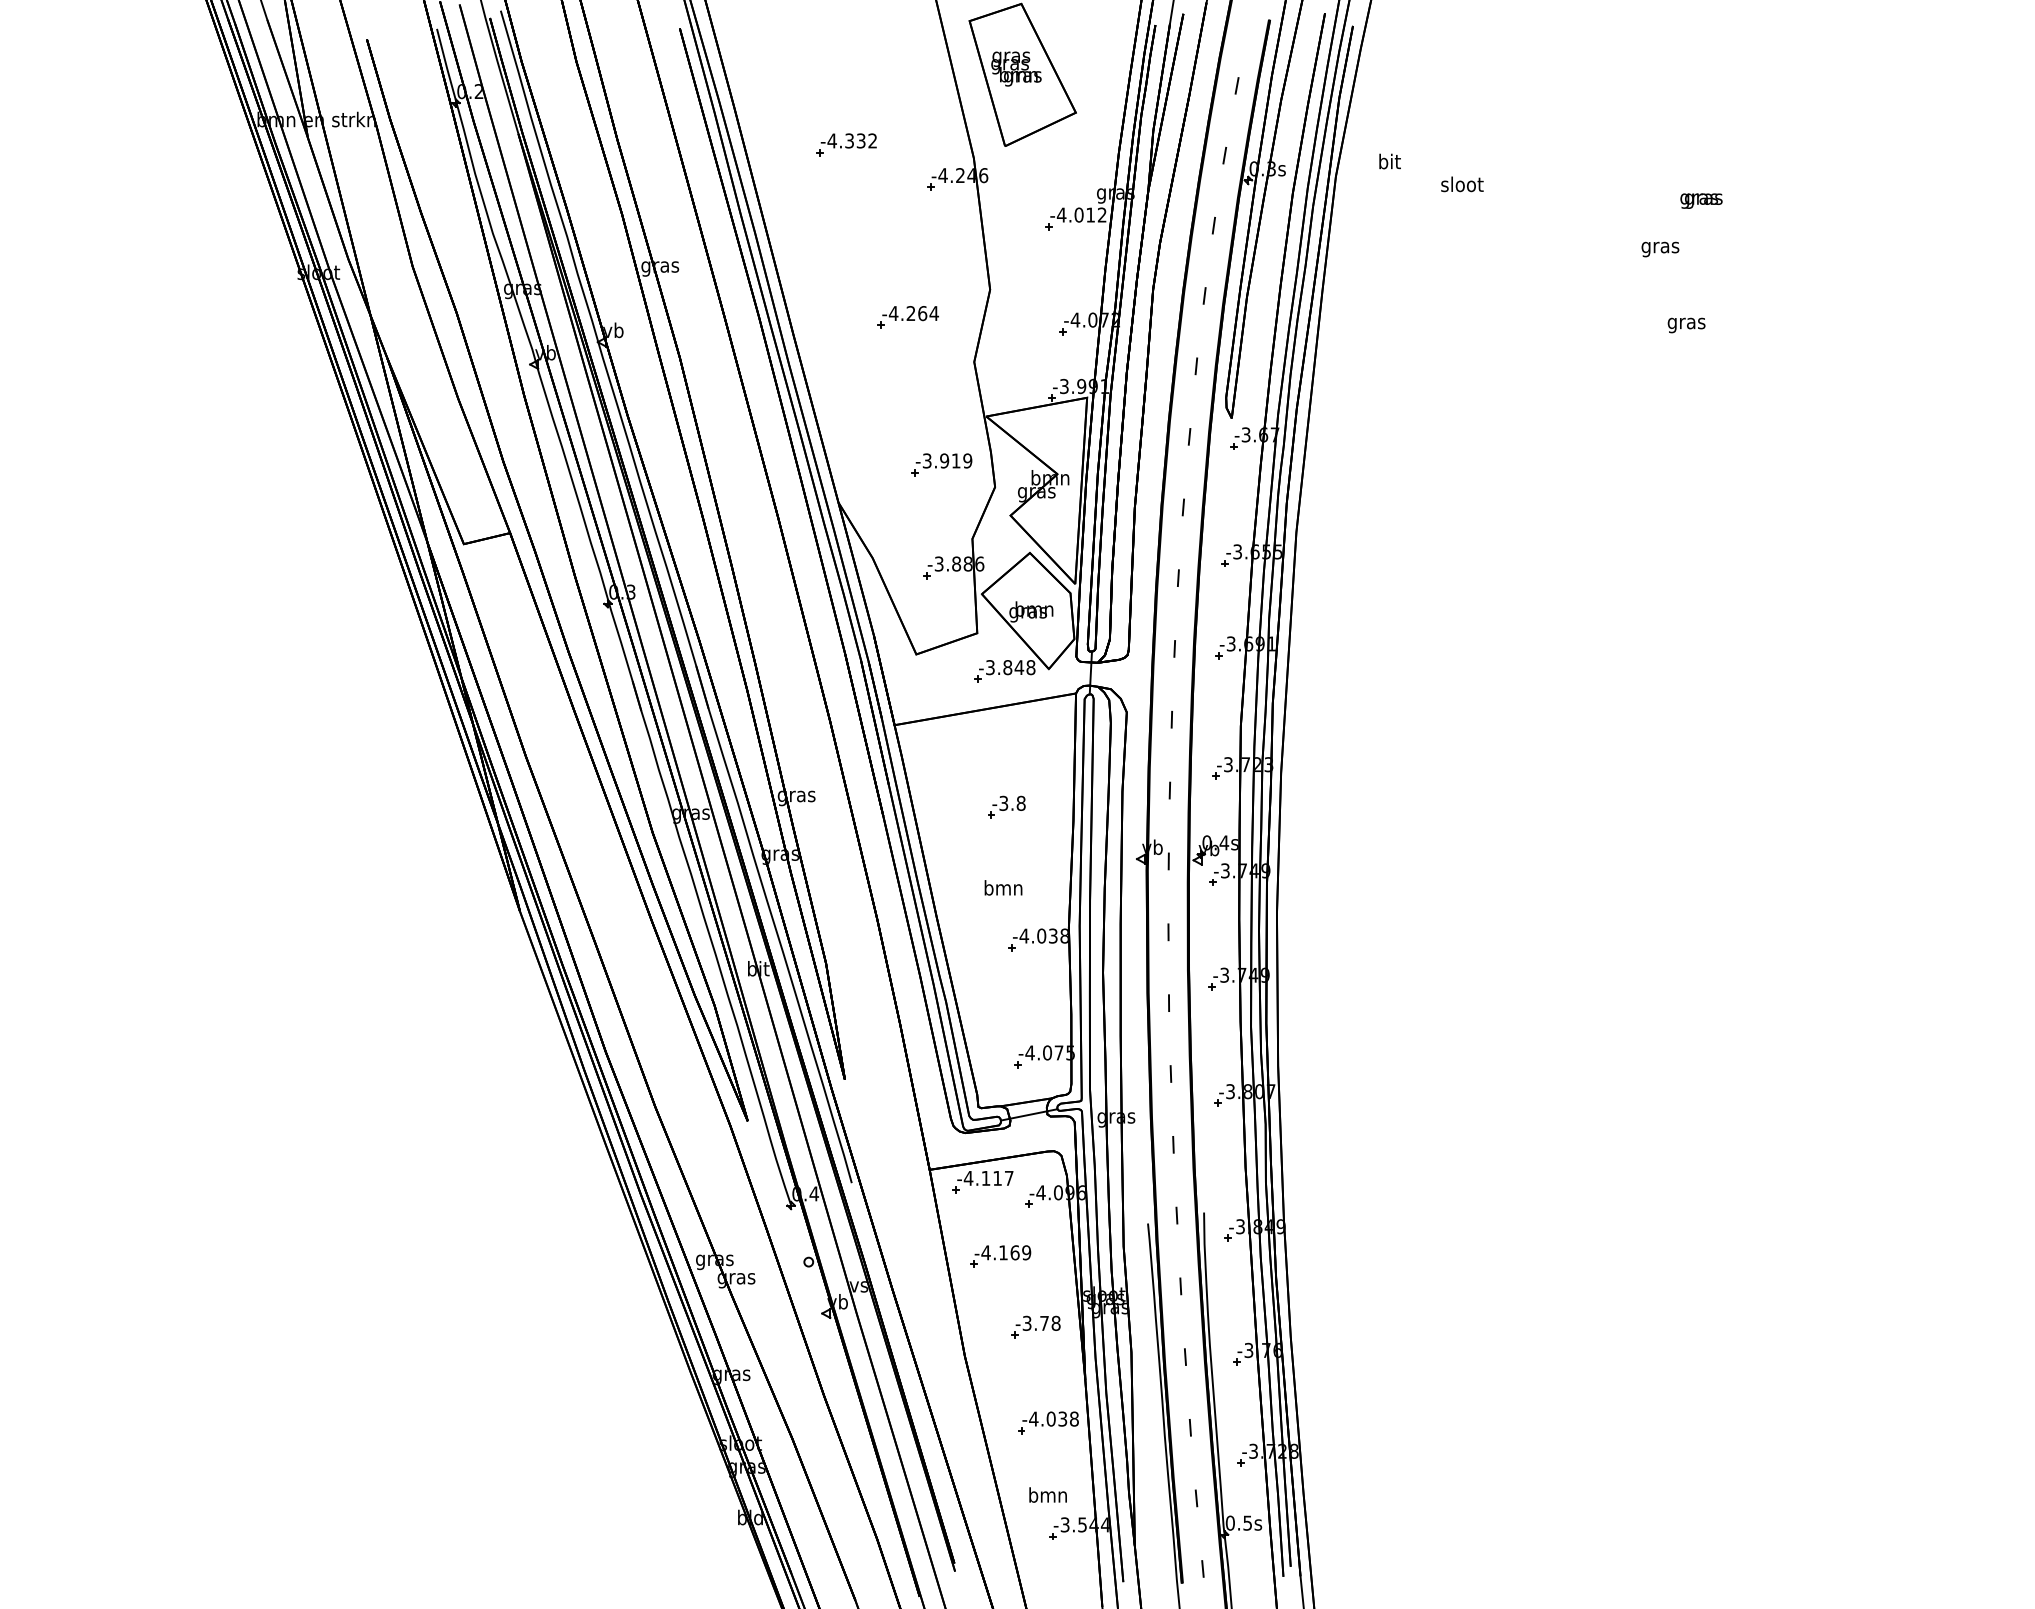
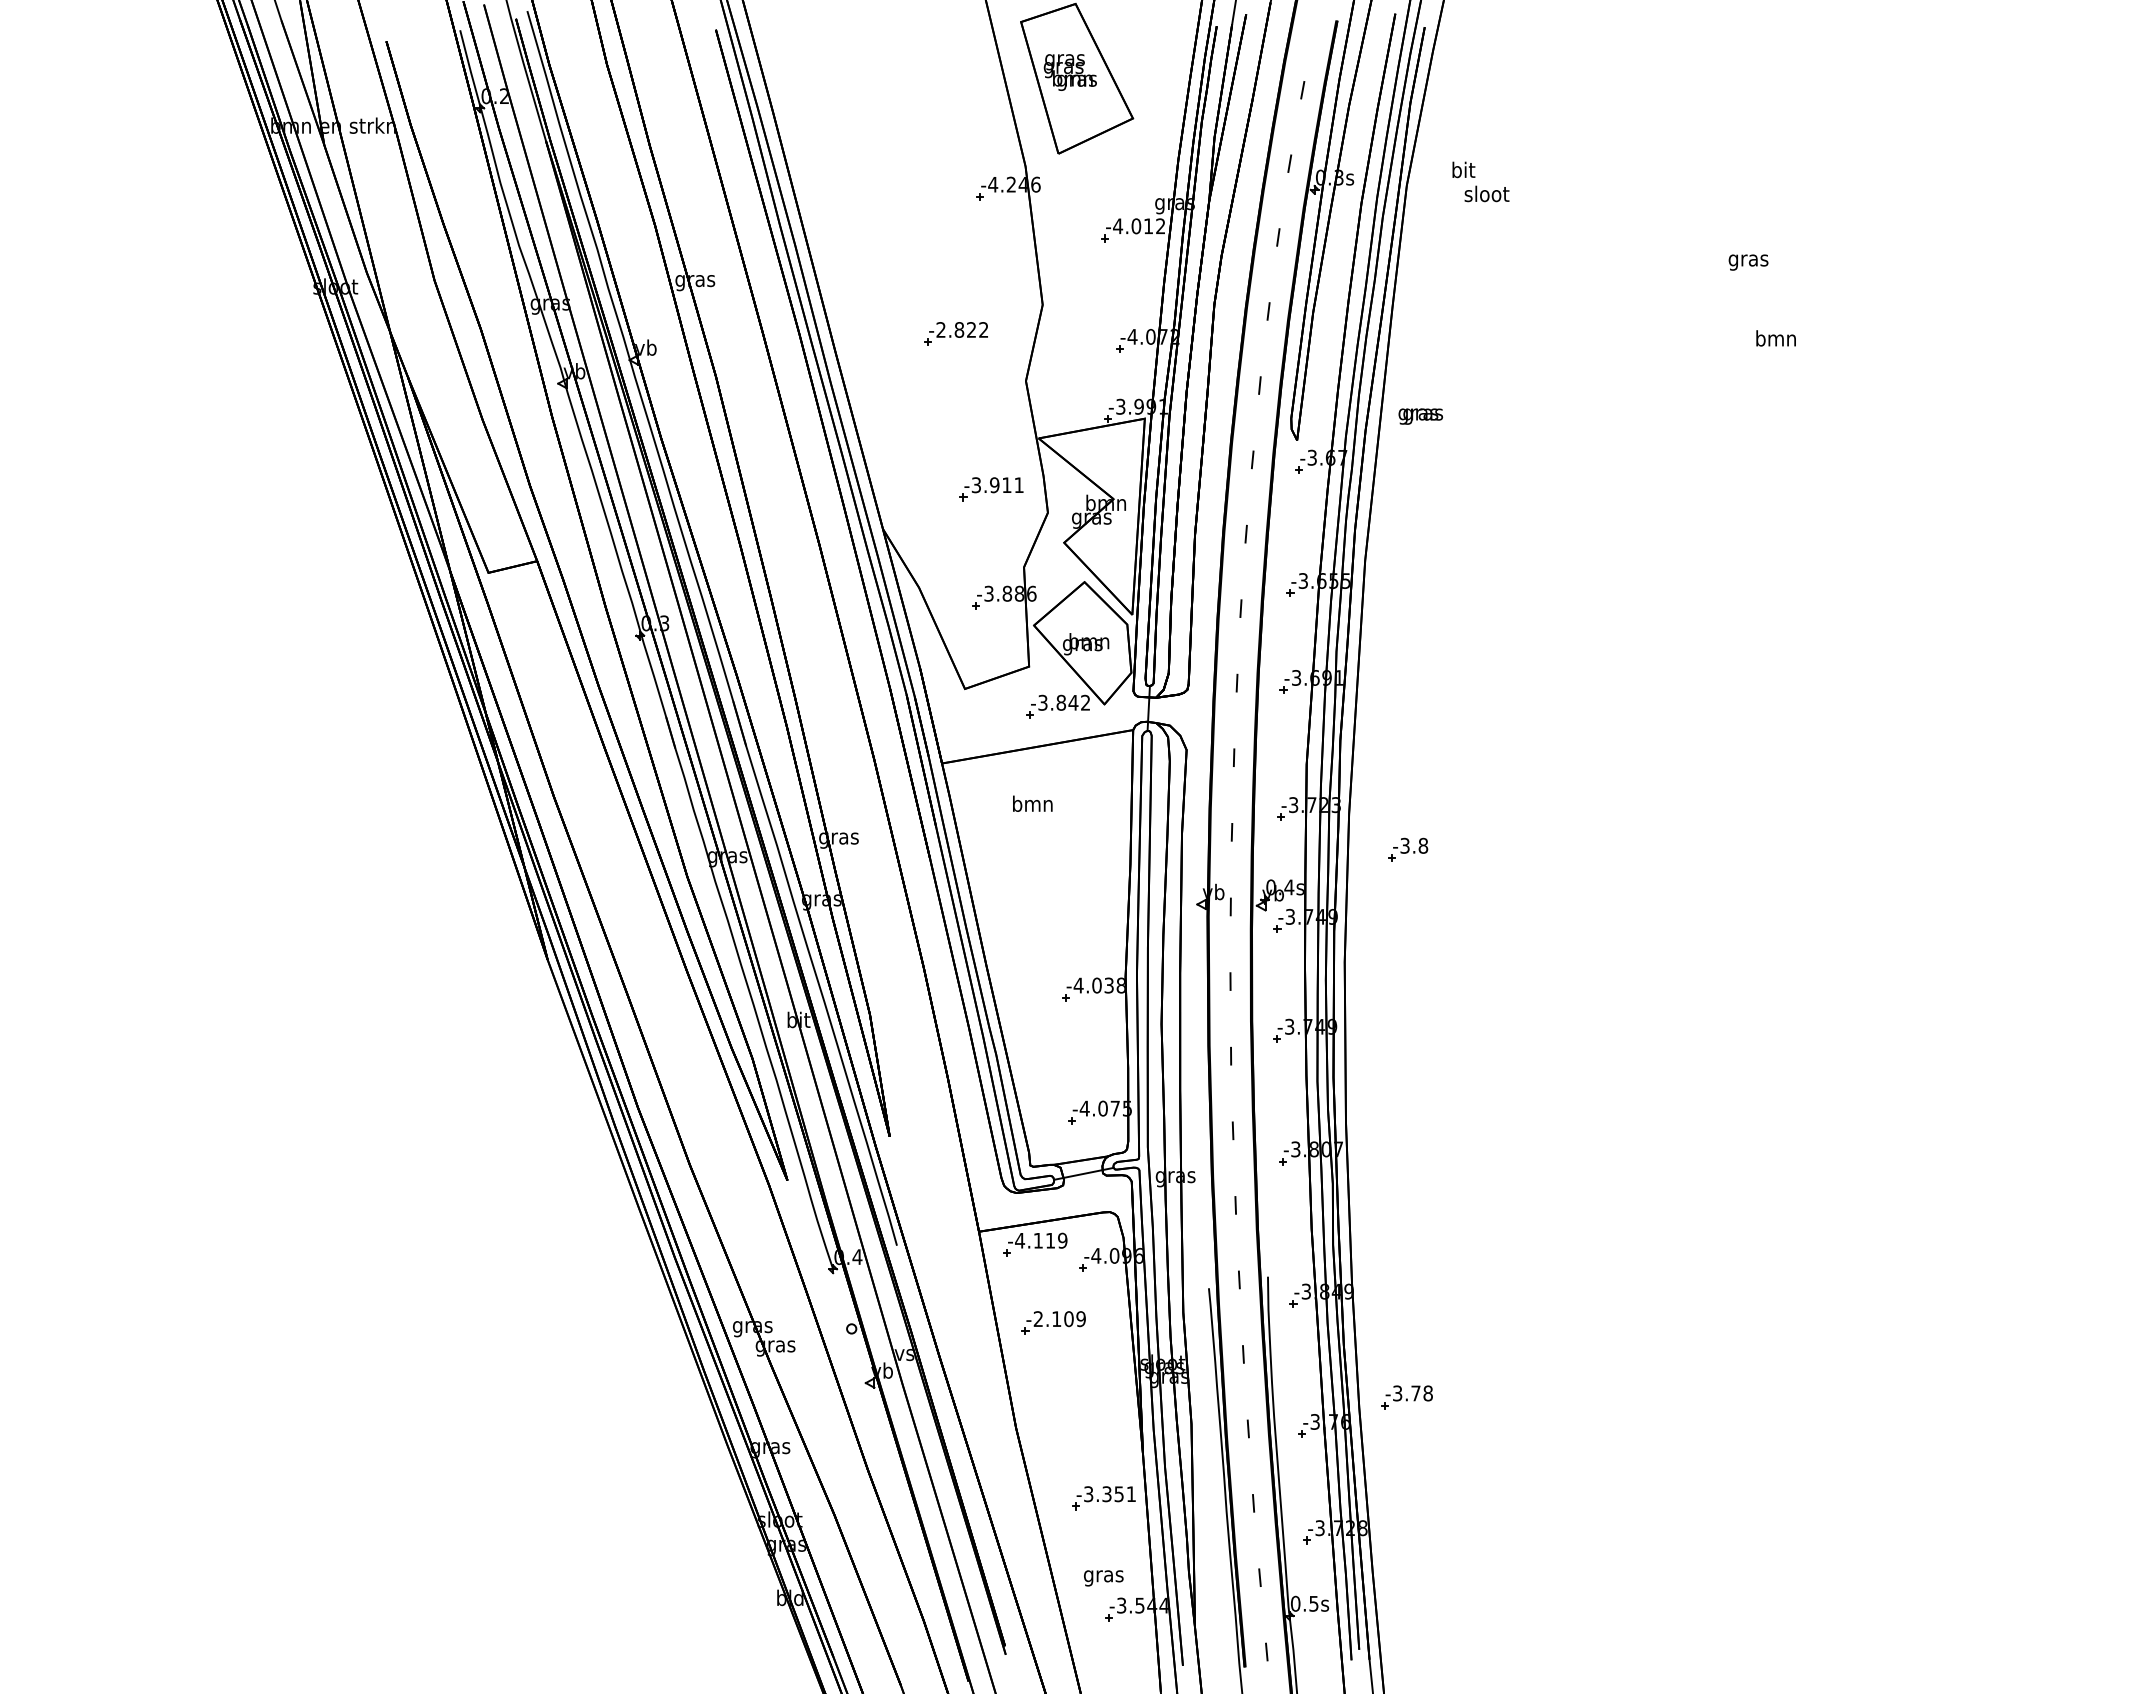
part: (846, 145) -> (891, 152), removed
text: (1461, 183) -> (1486, 193), moved
text: (1701, 201) -> (1420, 416), moved
text: (913, 313) -> (962, 329), -4.264 -> -2.822
text: (1686, 323) -> (1775, 340), gras -> bmn
text: (967, 461) -> (1018, 485), -3.919 -> -3.911
text: (1030, 667) -> (1085, 702), -3.848 -> -3.842
part: (1007, 806) -> (1408, 849), moved
text: (1003, 887) -> (1032, 803), moved
text: (1008, 1178) -> (1062, 1240), -4.117 -> -4.119
text: (1000, 1252) -> (1053, 1318), -4.169 -> -2.109
part: (1035, 1327) -> (1406, 1397), moved
text: (1053, 1419) -> (1109, 1494), -4.038 -> -3.351
text: (1047, 1497) -> (1103, 1576), bmn -> gras

